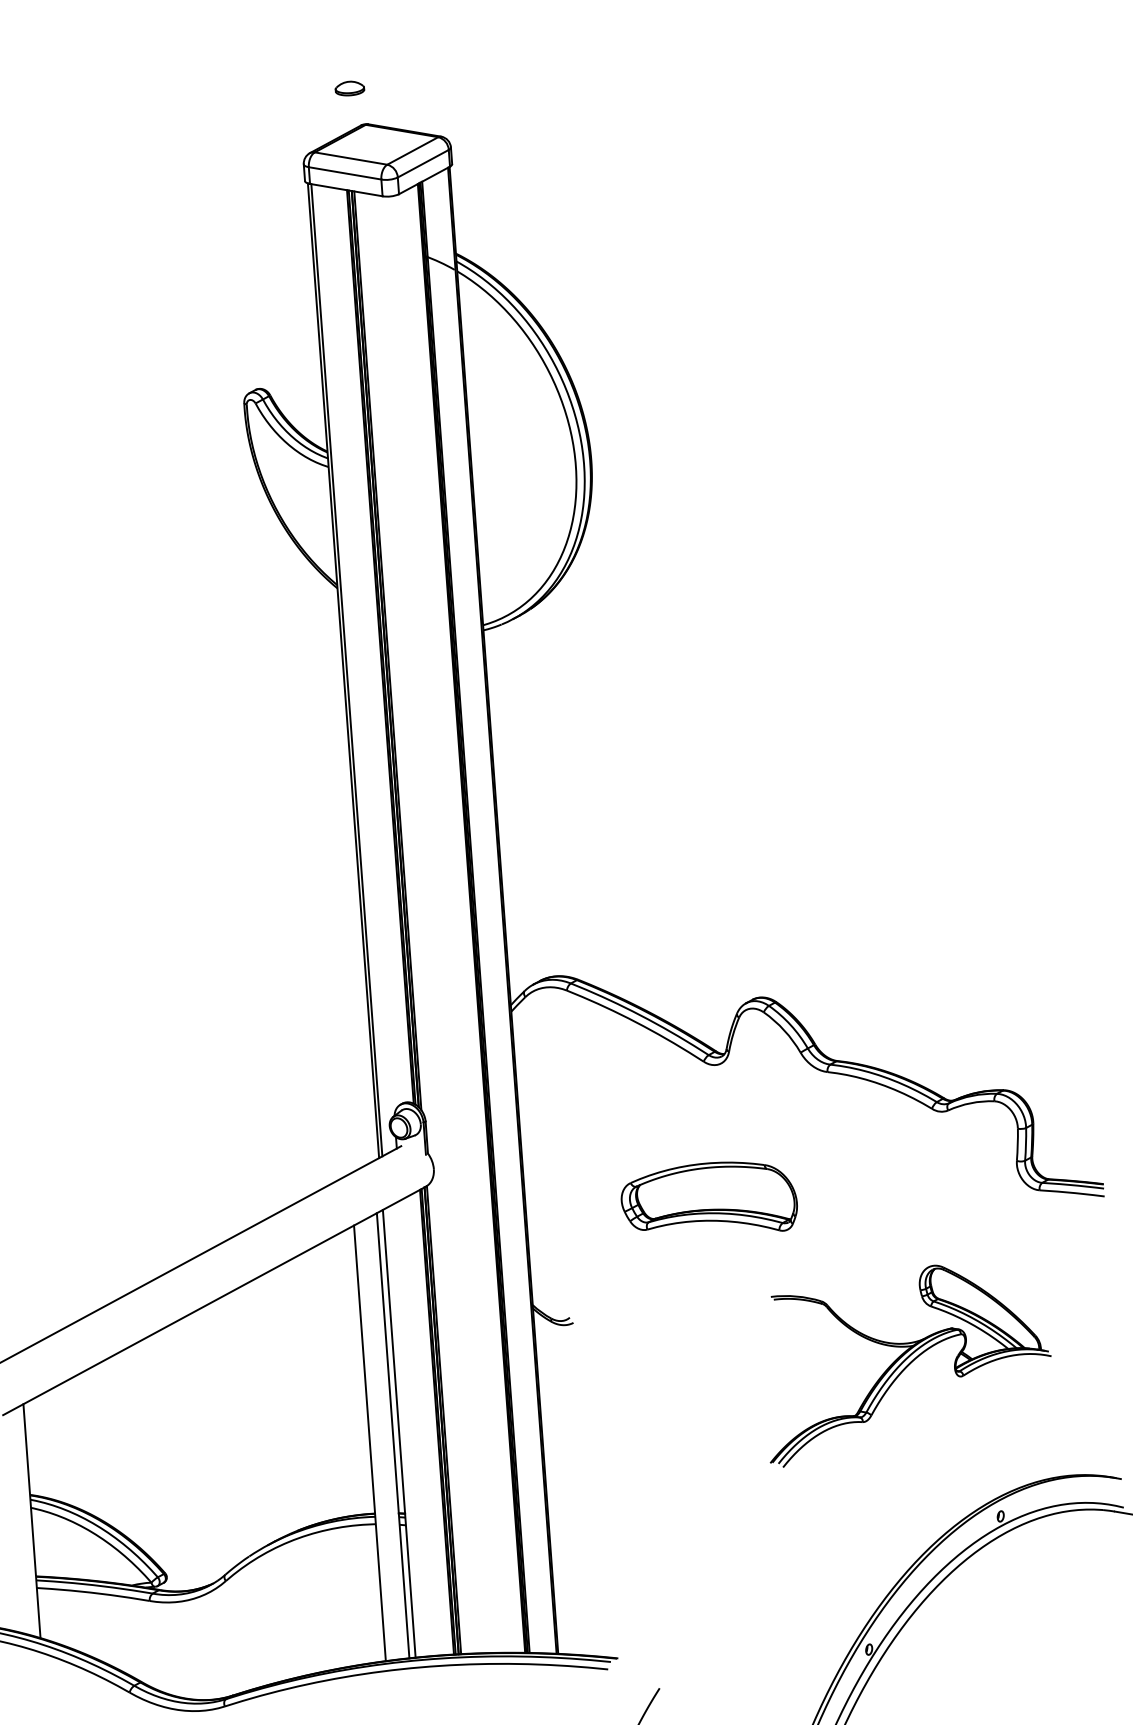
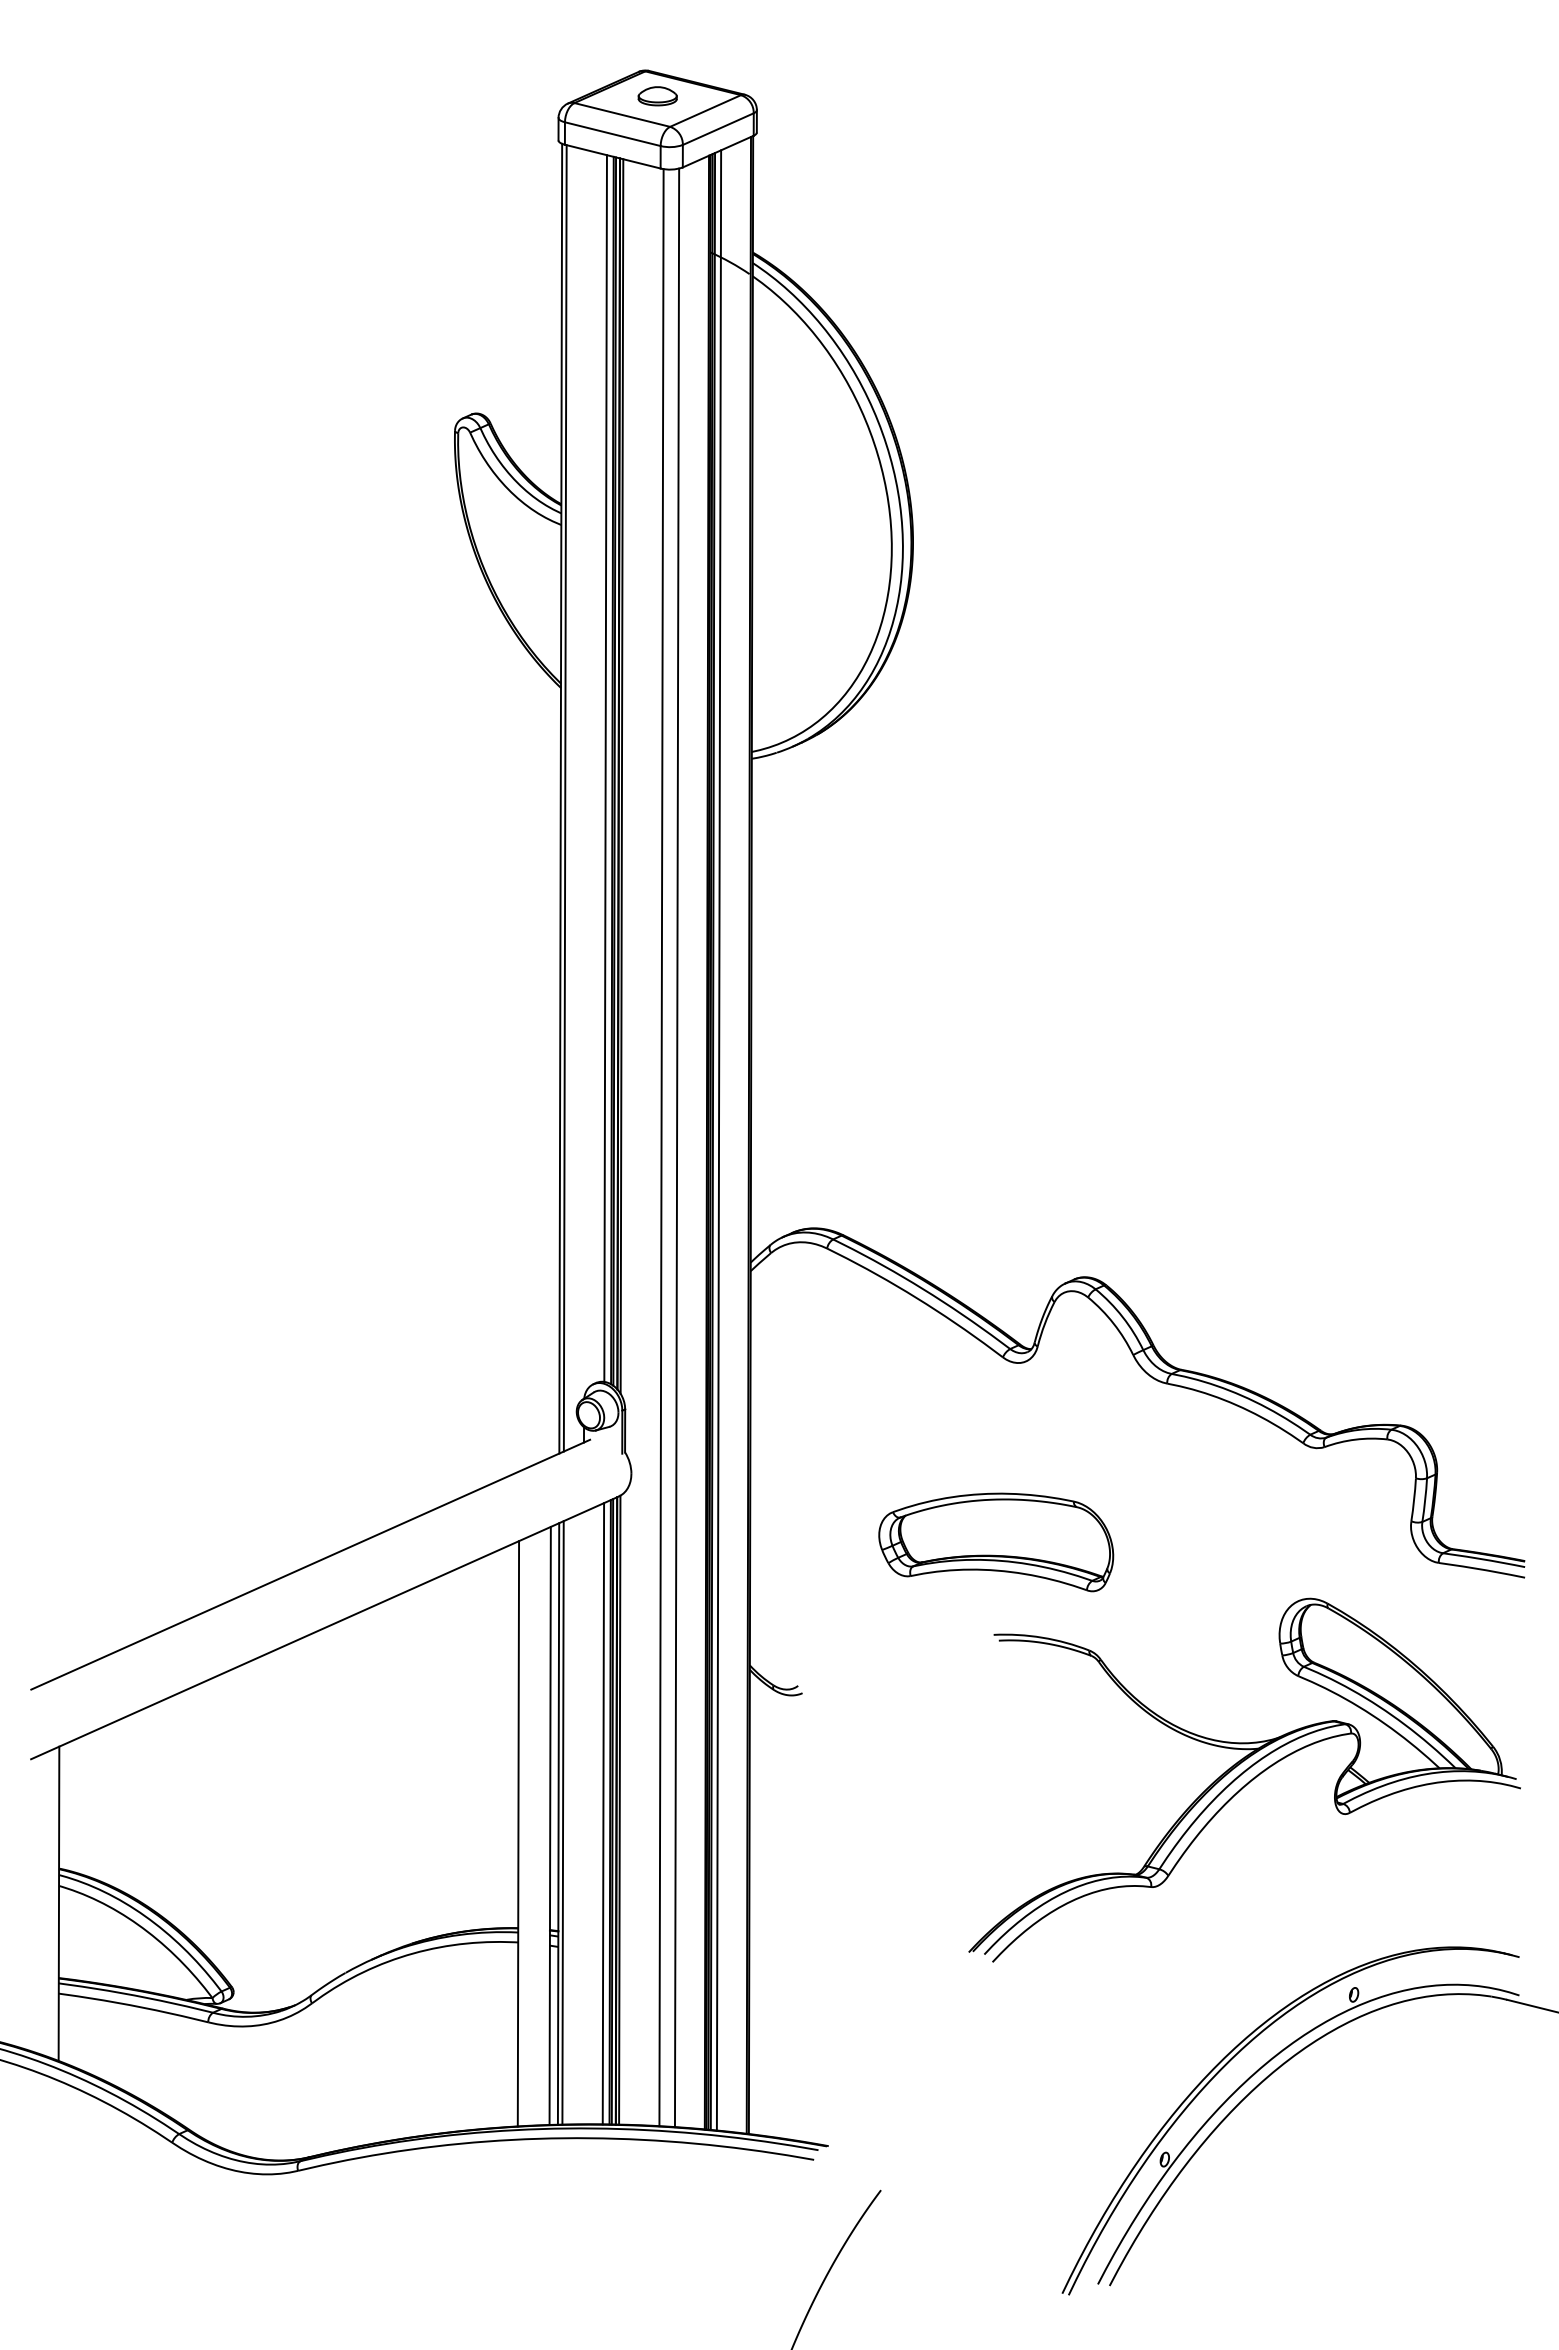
part: (349, 88) -> (657, 96), moved
line: (375, 645) -> (605, 768), added
line: (480, 916) -> (718, 1140), added
line: (449, 923) -> (676, 1147), added
line: (438, 924) -> (661, 1147), added
part: (907, 1362) -> (1244, 1779), size x1.43
line: (432, 1423) -> (603, 1813), added
line: (402, 1432) -> (562, 1822), added

